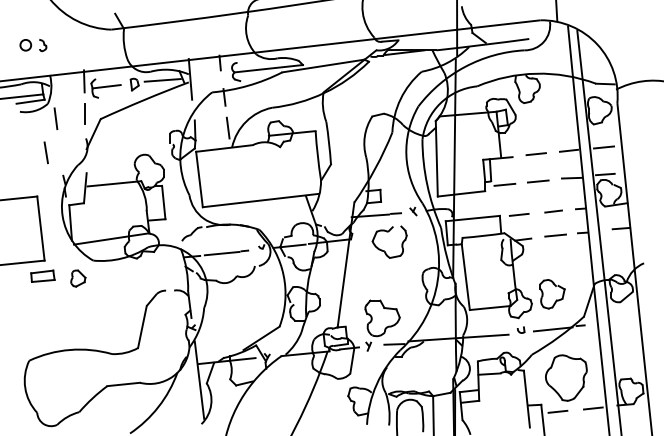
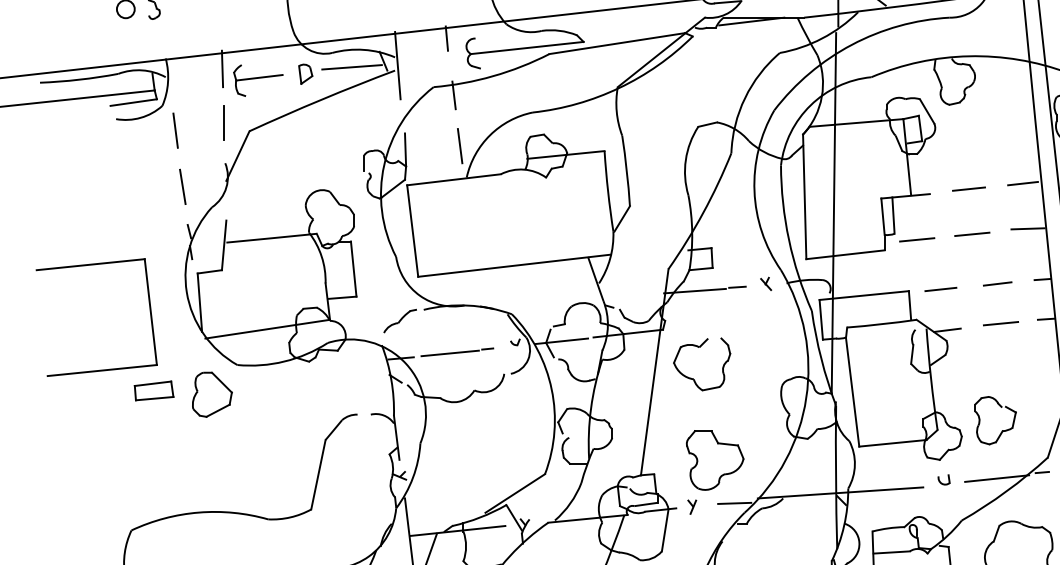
line: (45, 152) -> (181, 186), moved
part: (388, 232) -> (700, 348), moved
part: (78, 278) -> (212, 394), size x1.67

